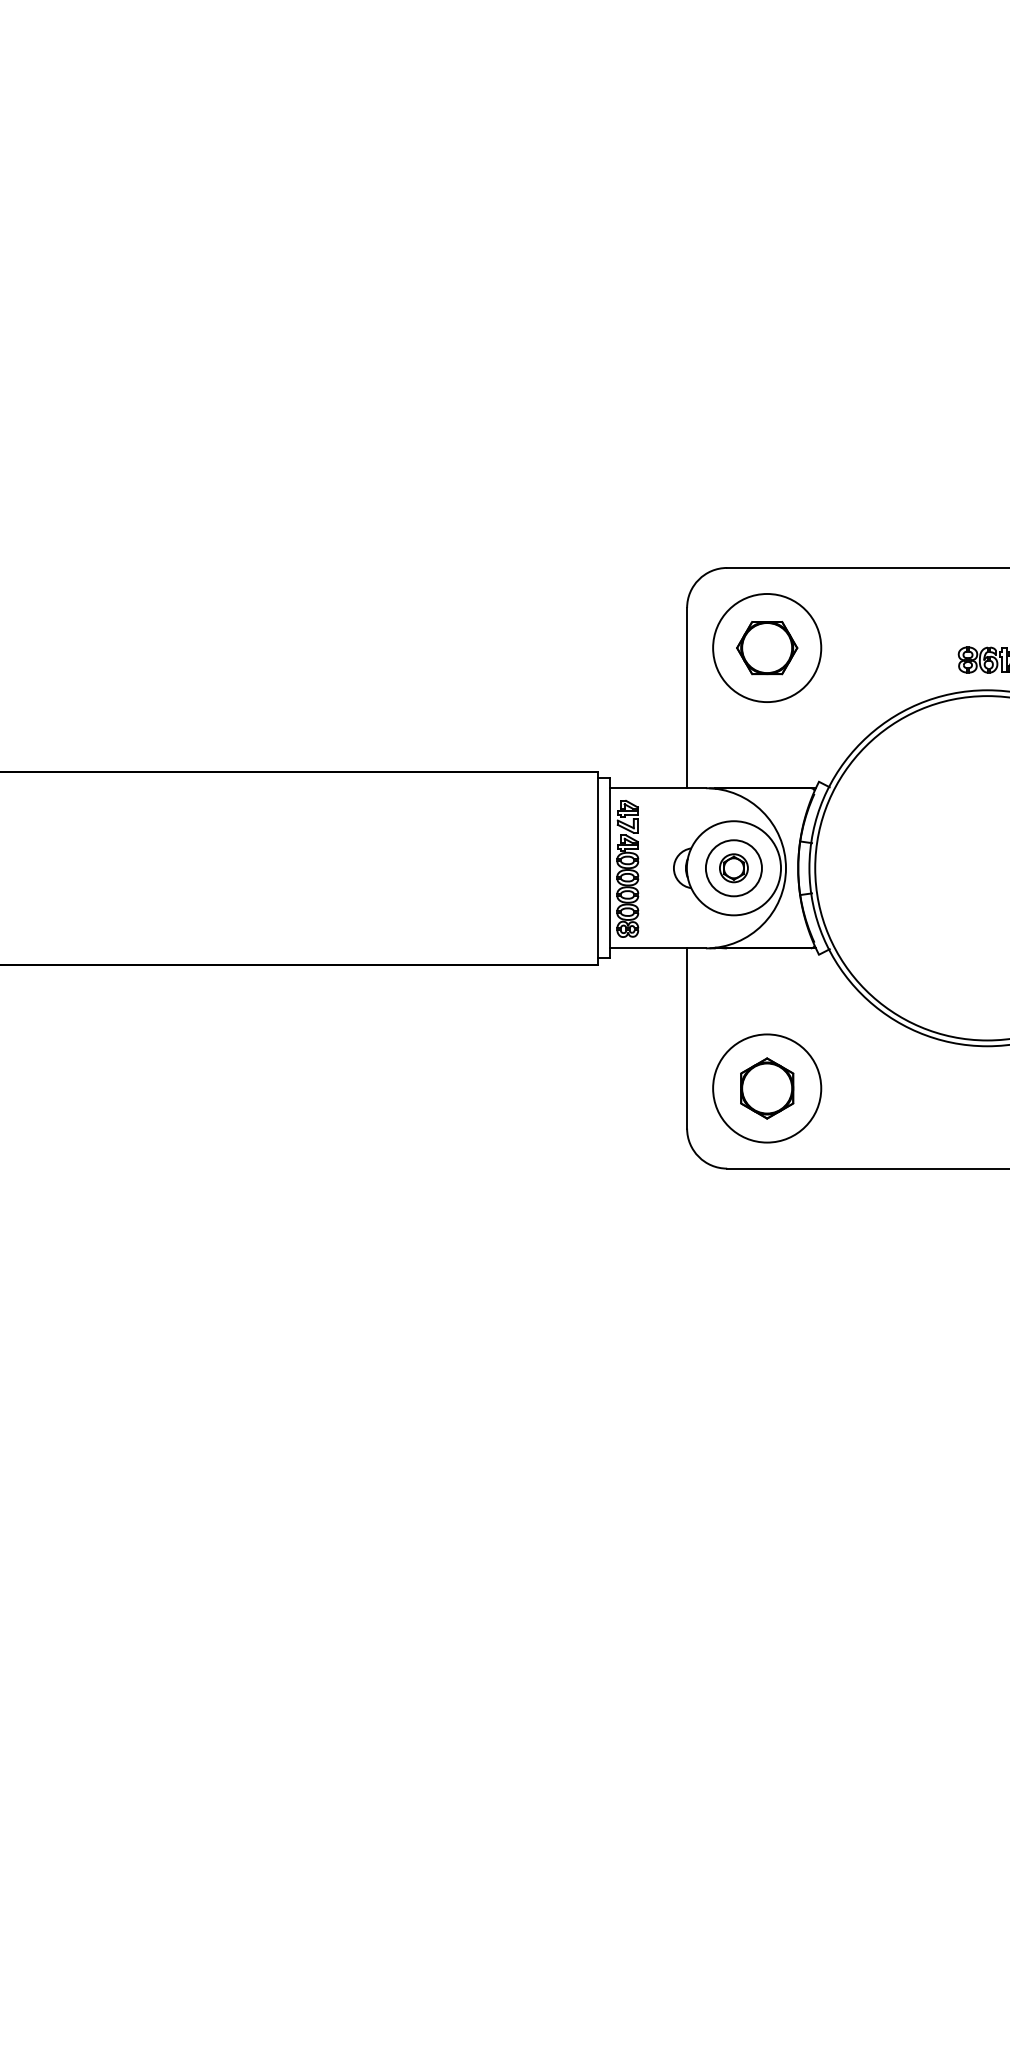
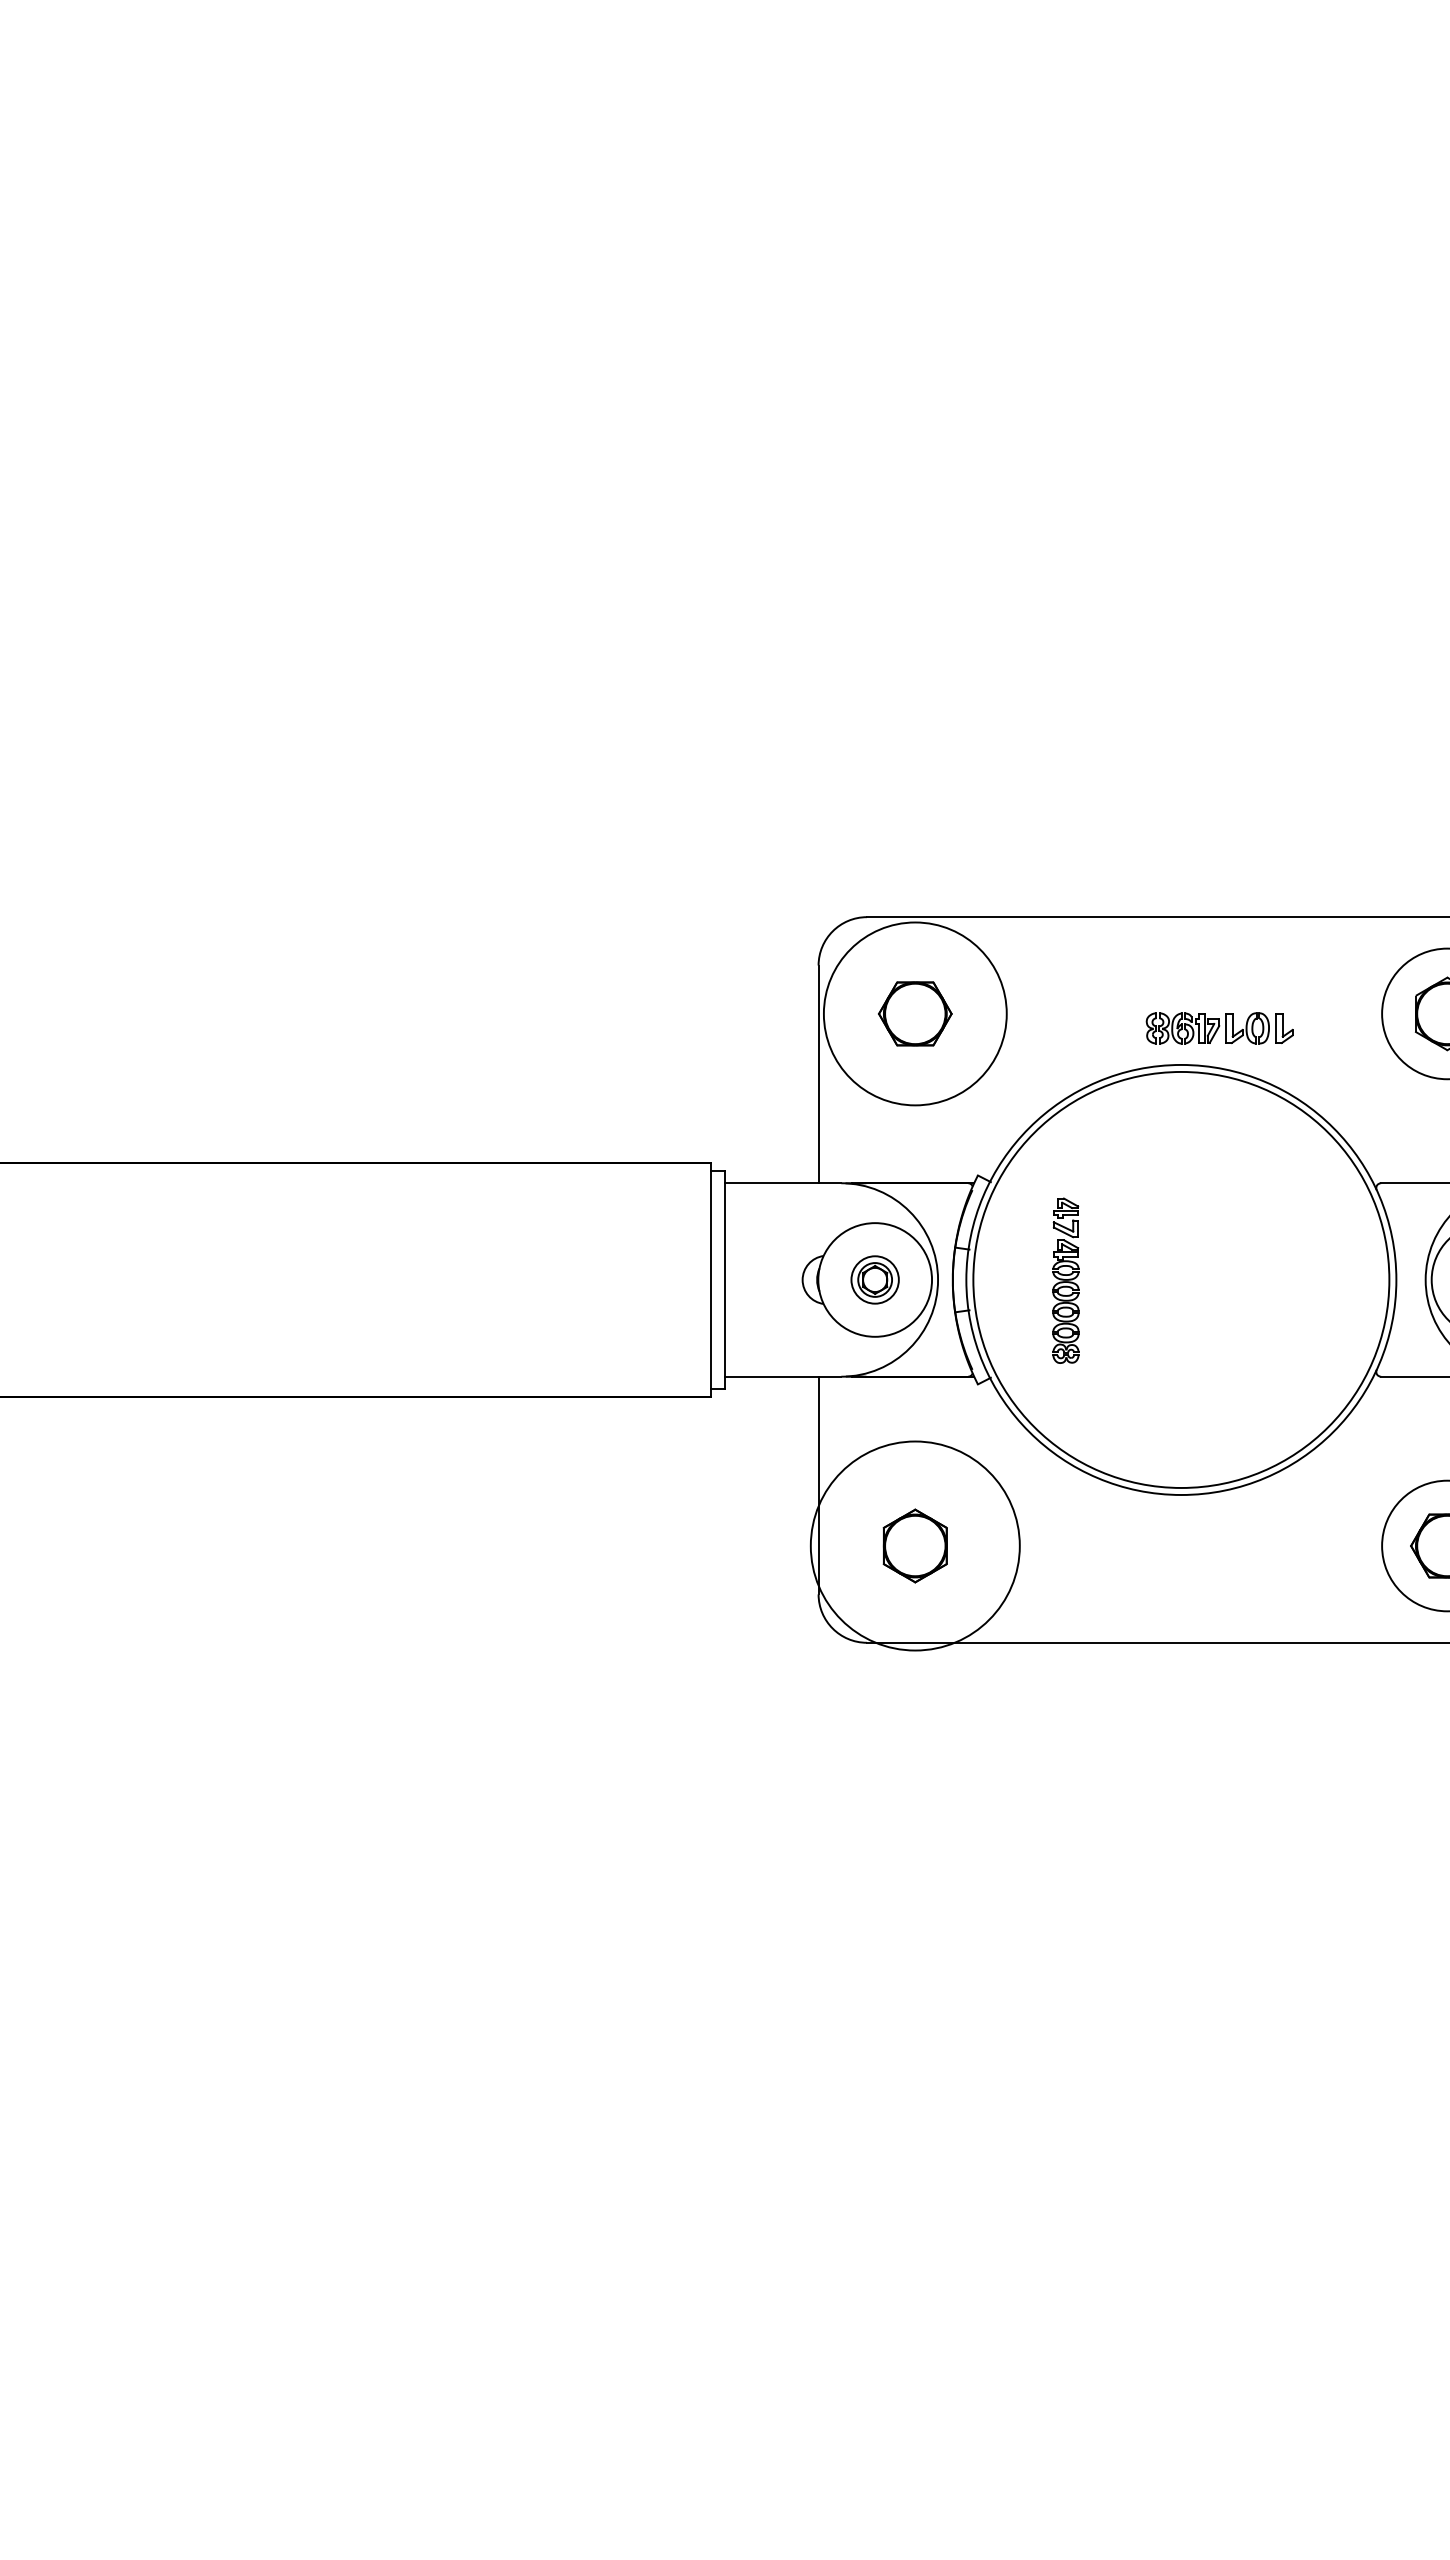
circle: (767, 647) -> (915, 1013), size x1.4
circle: (734, 867) -> (875, 1279), size x0.7
part: (627, 868) -> (1065, 1280), moved
circle: (767, 1088) -> (915, 1545), size x1.6

